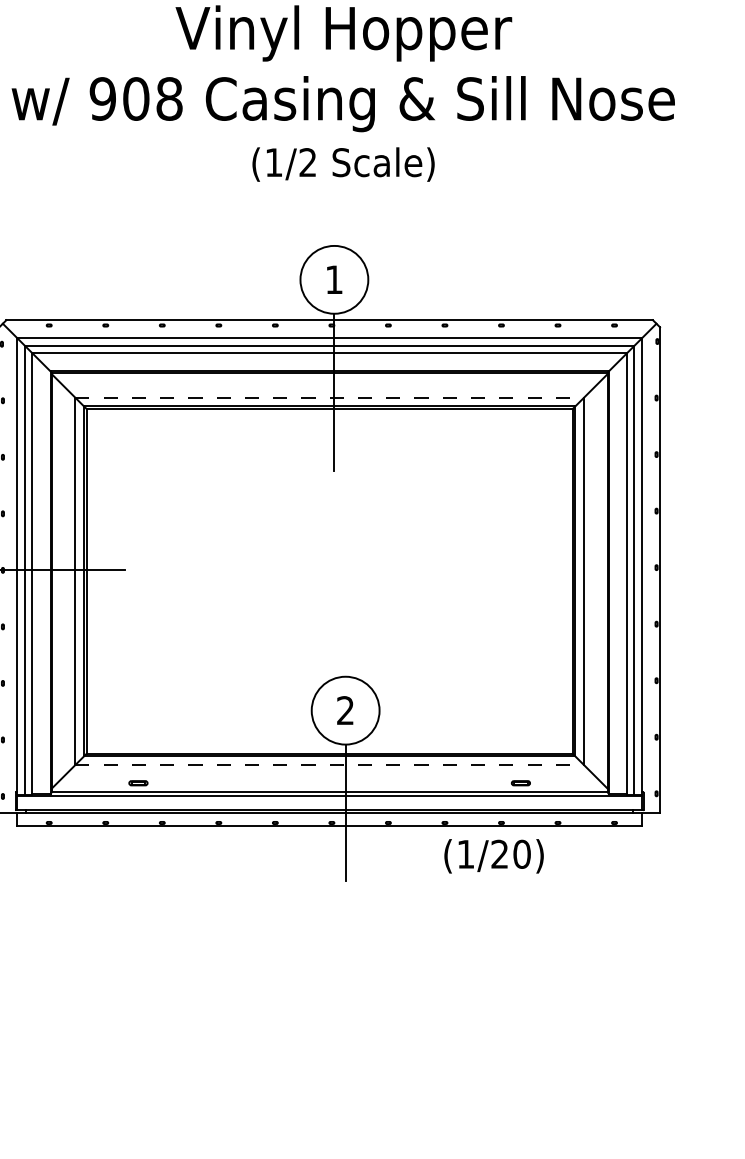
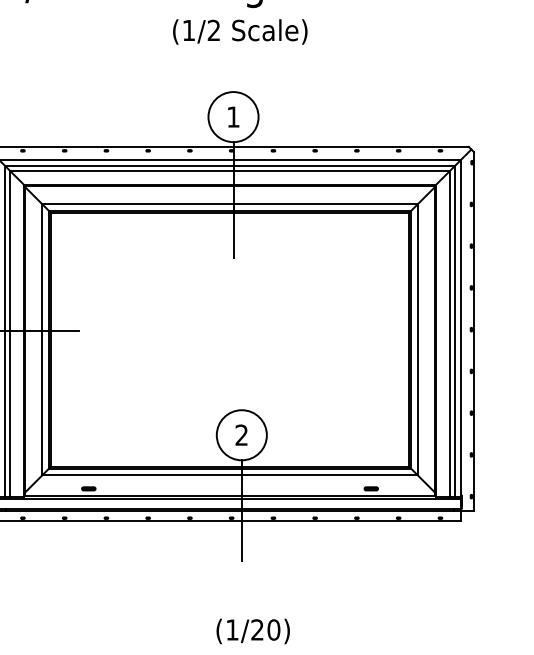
line: (330, 397) -> (230, 203), dashed -> solid
line: (330, 765) -> (230, 475), dashed -> solid
text: (493, 856) -> (252, 631), moved

